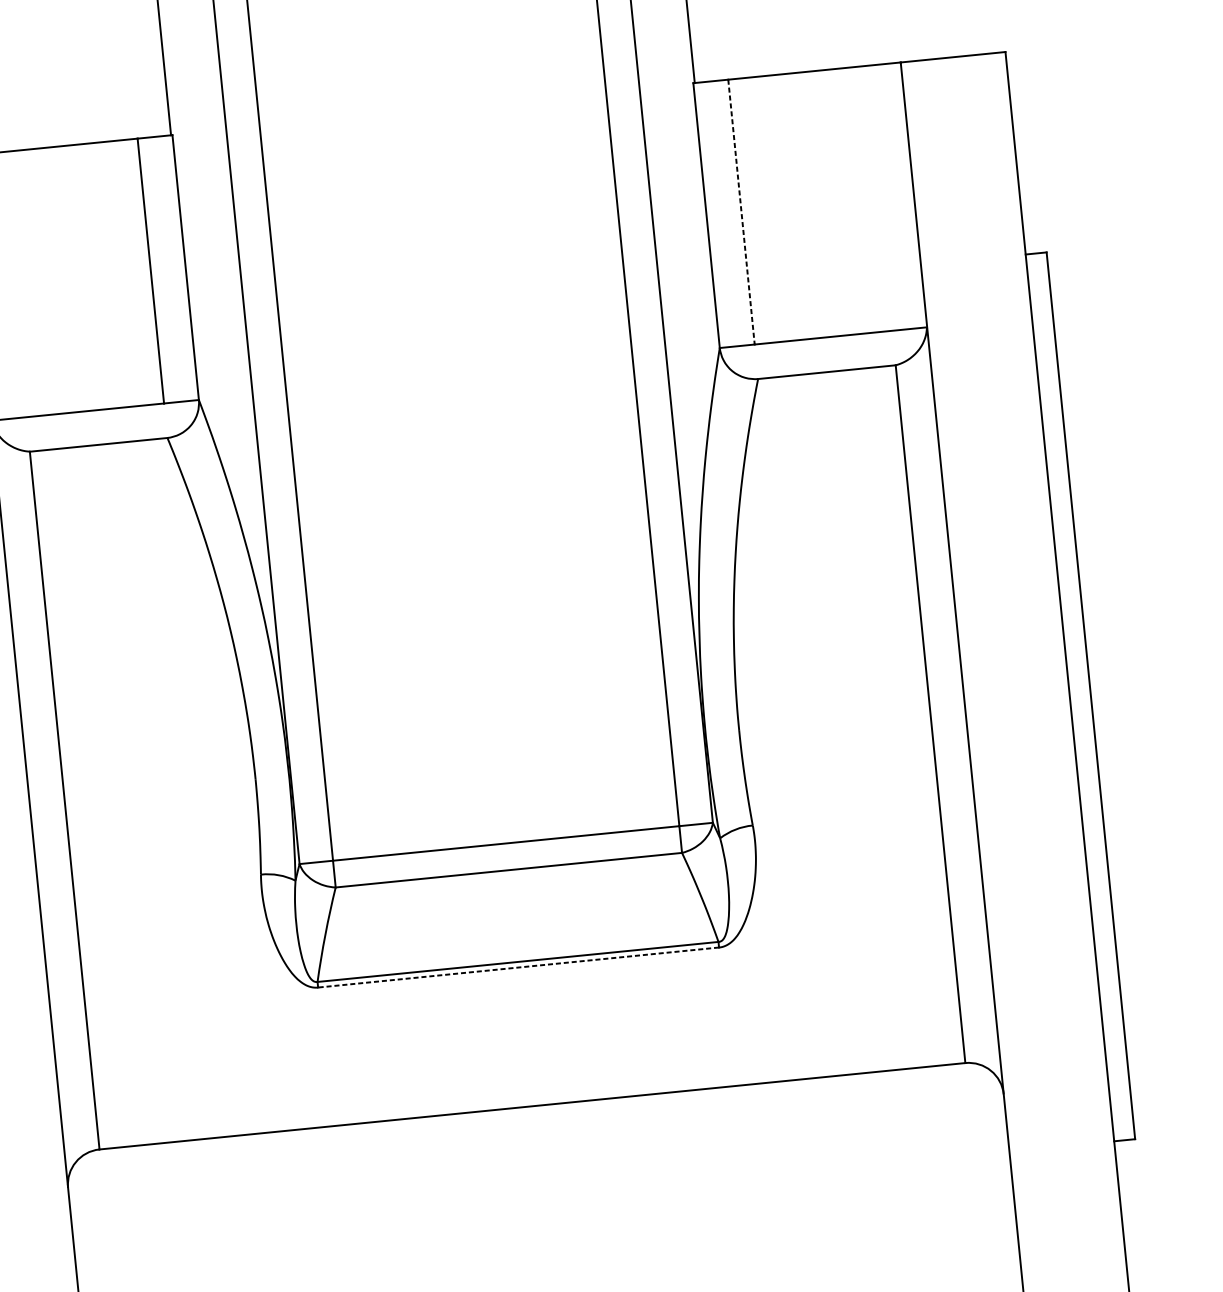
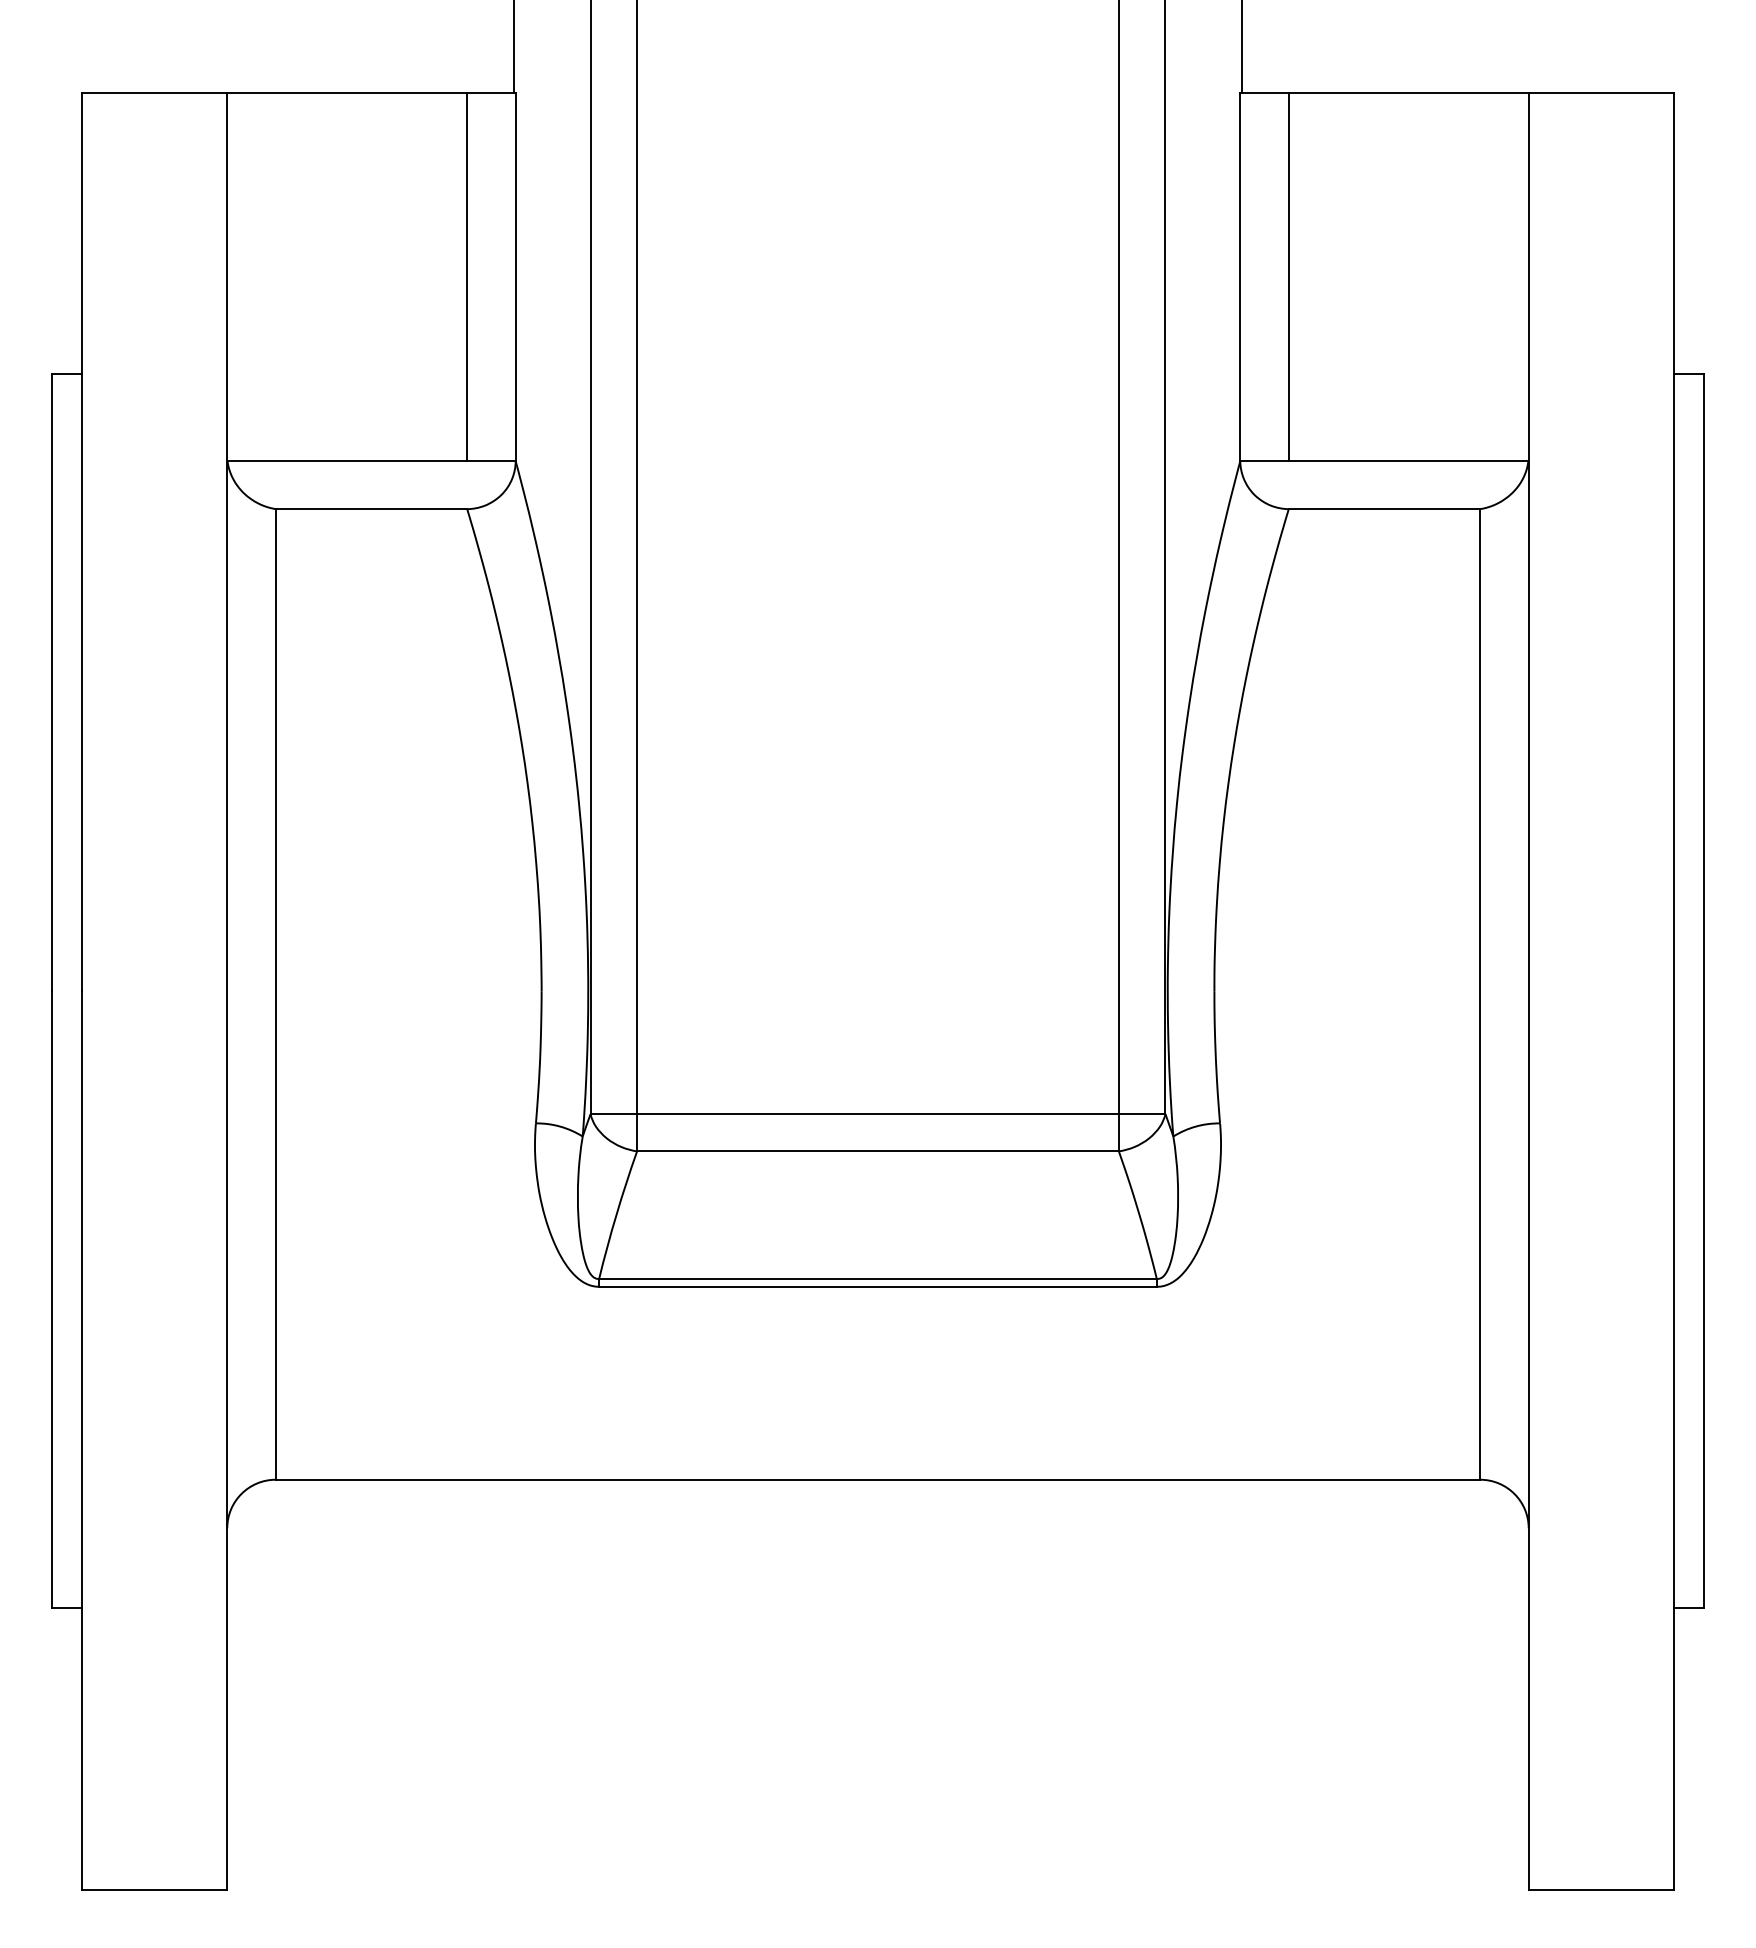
line: (741, 212) -> (1288, 277), dashed -> solid
line: (518, 967) -> (877, 1286), dashed -> solid

